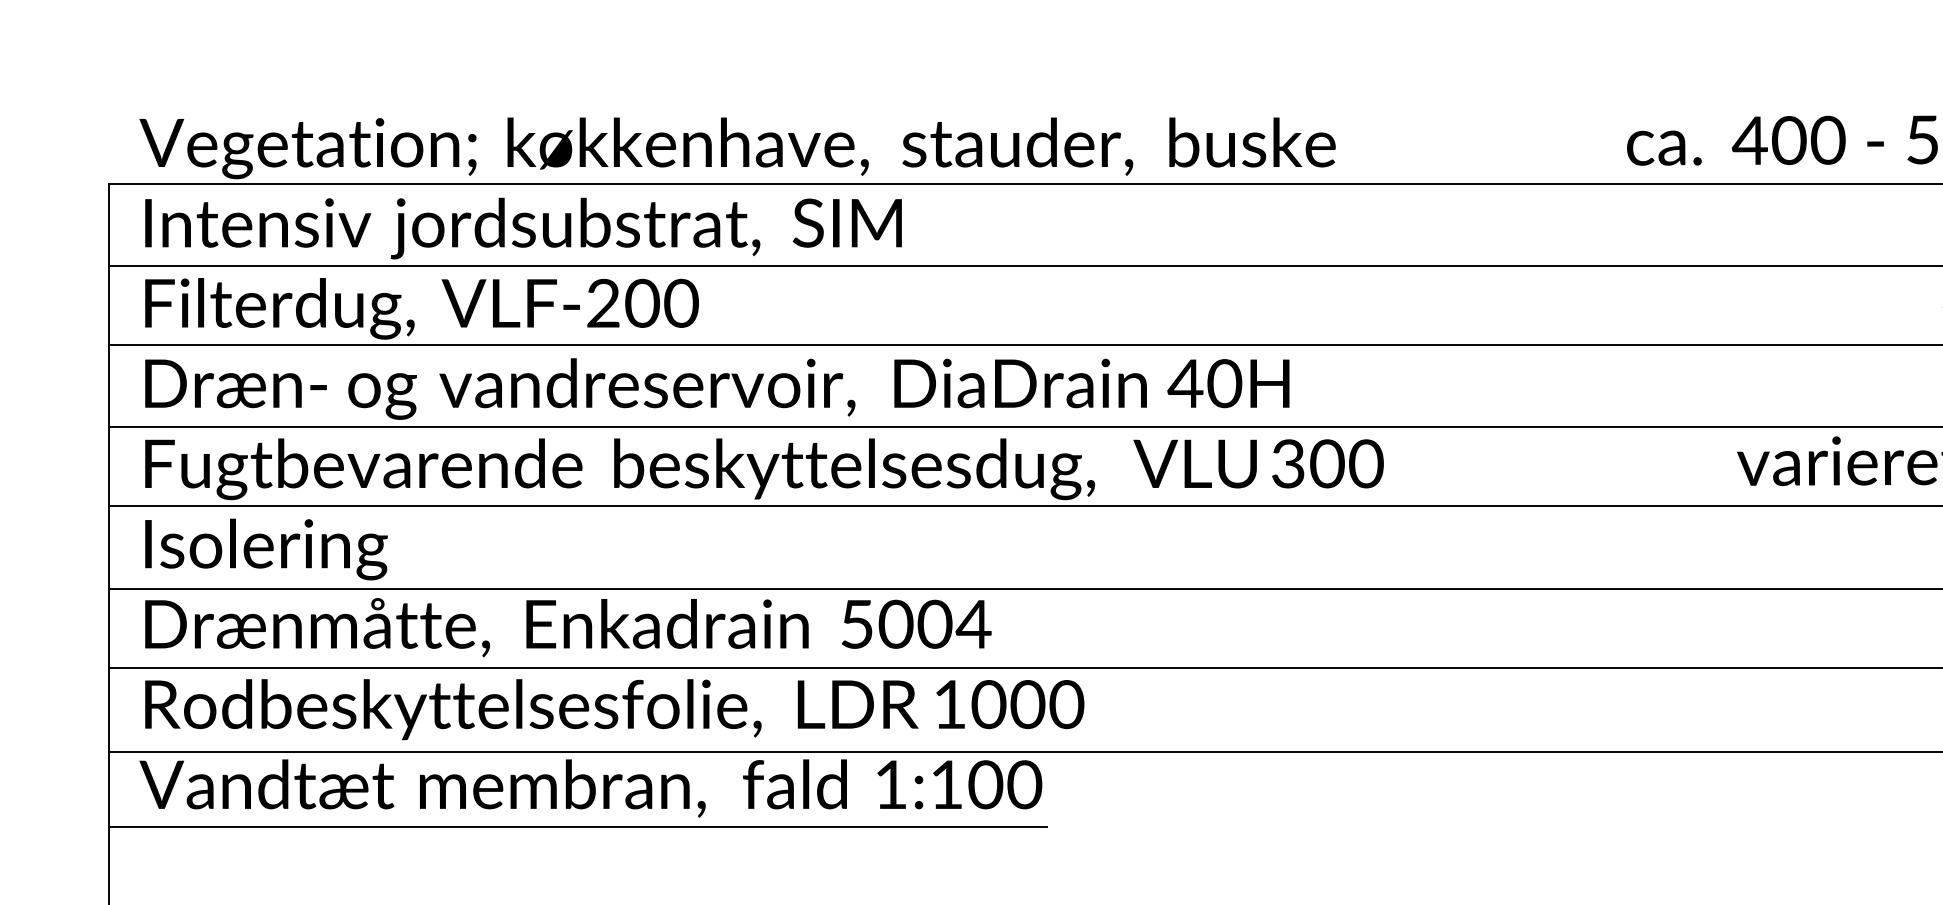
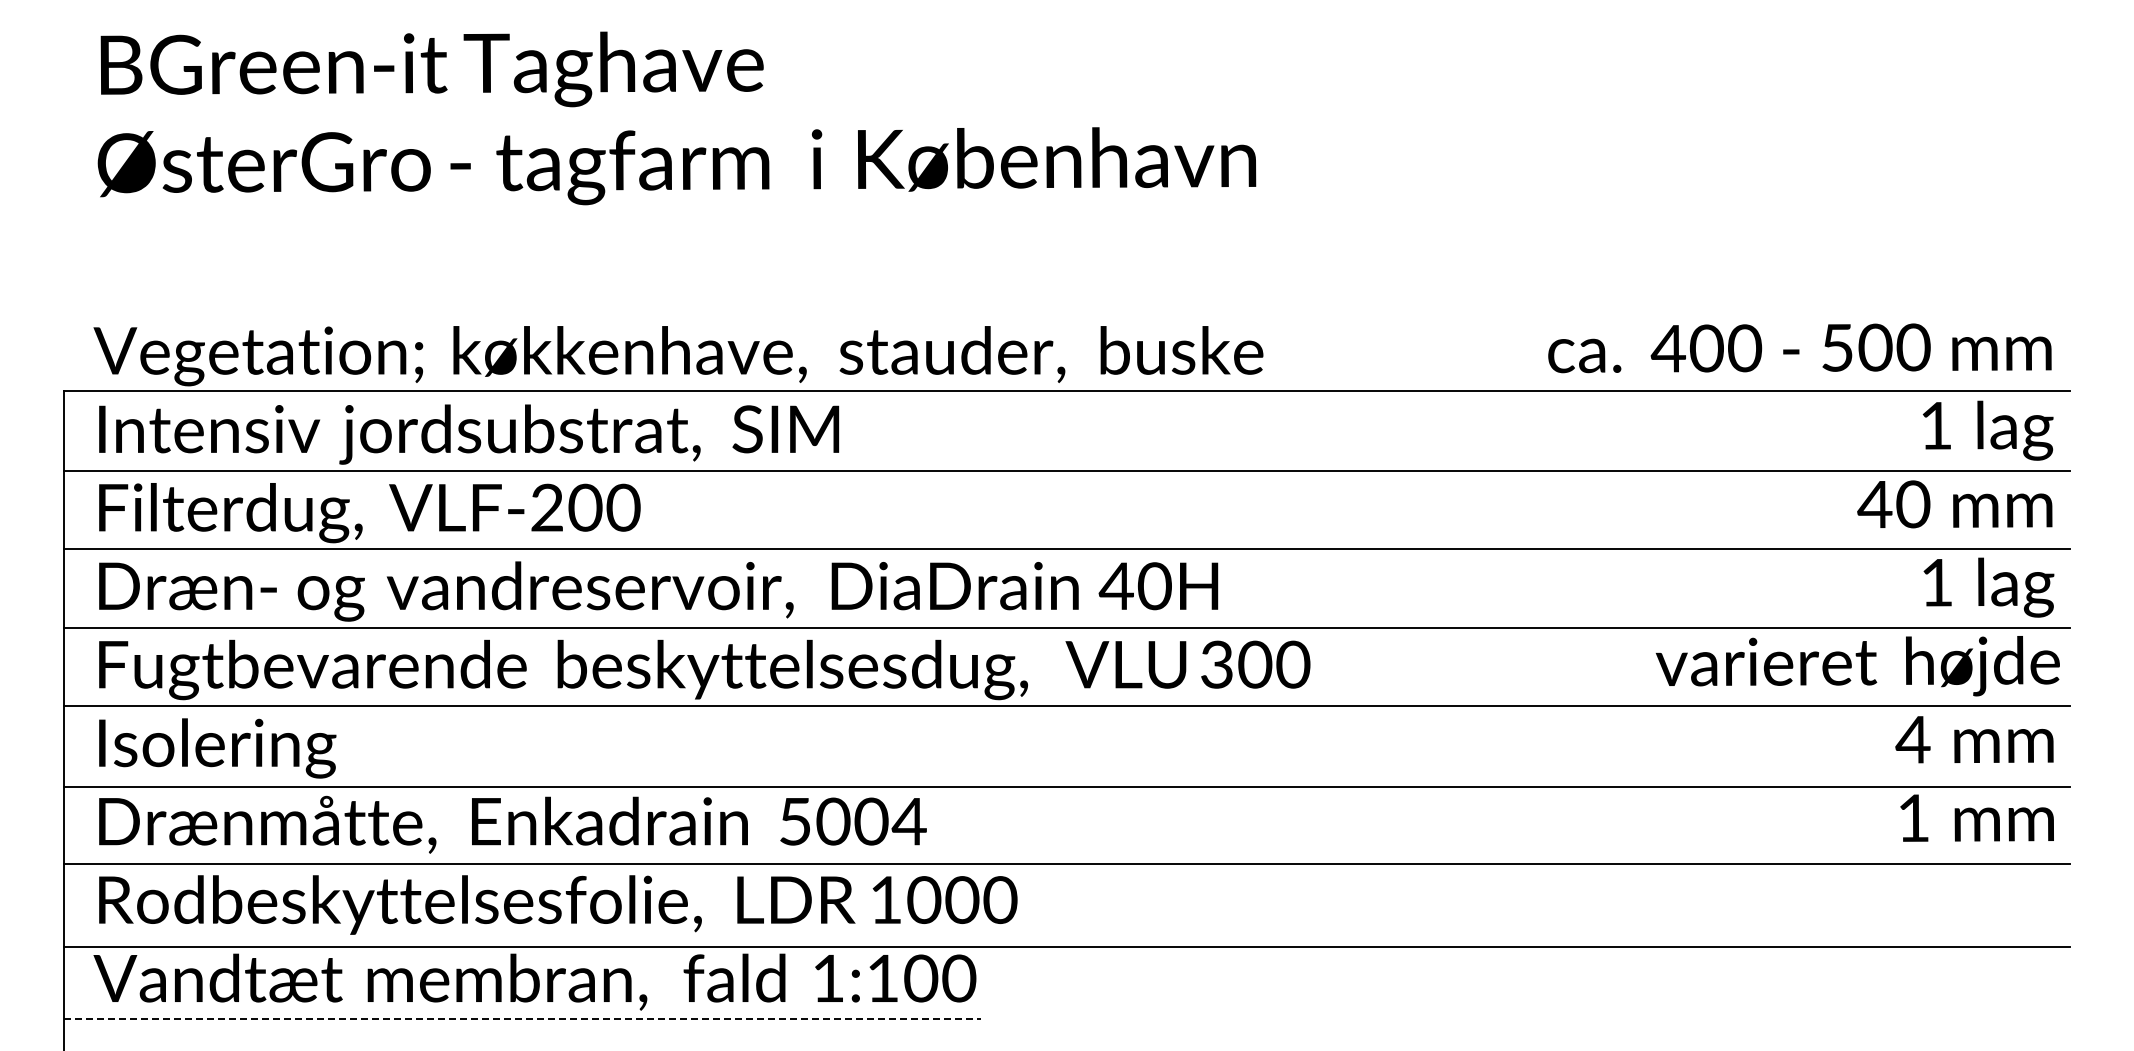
line: (578, 826) -> (522, 1019), solid -> dashed

